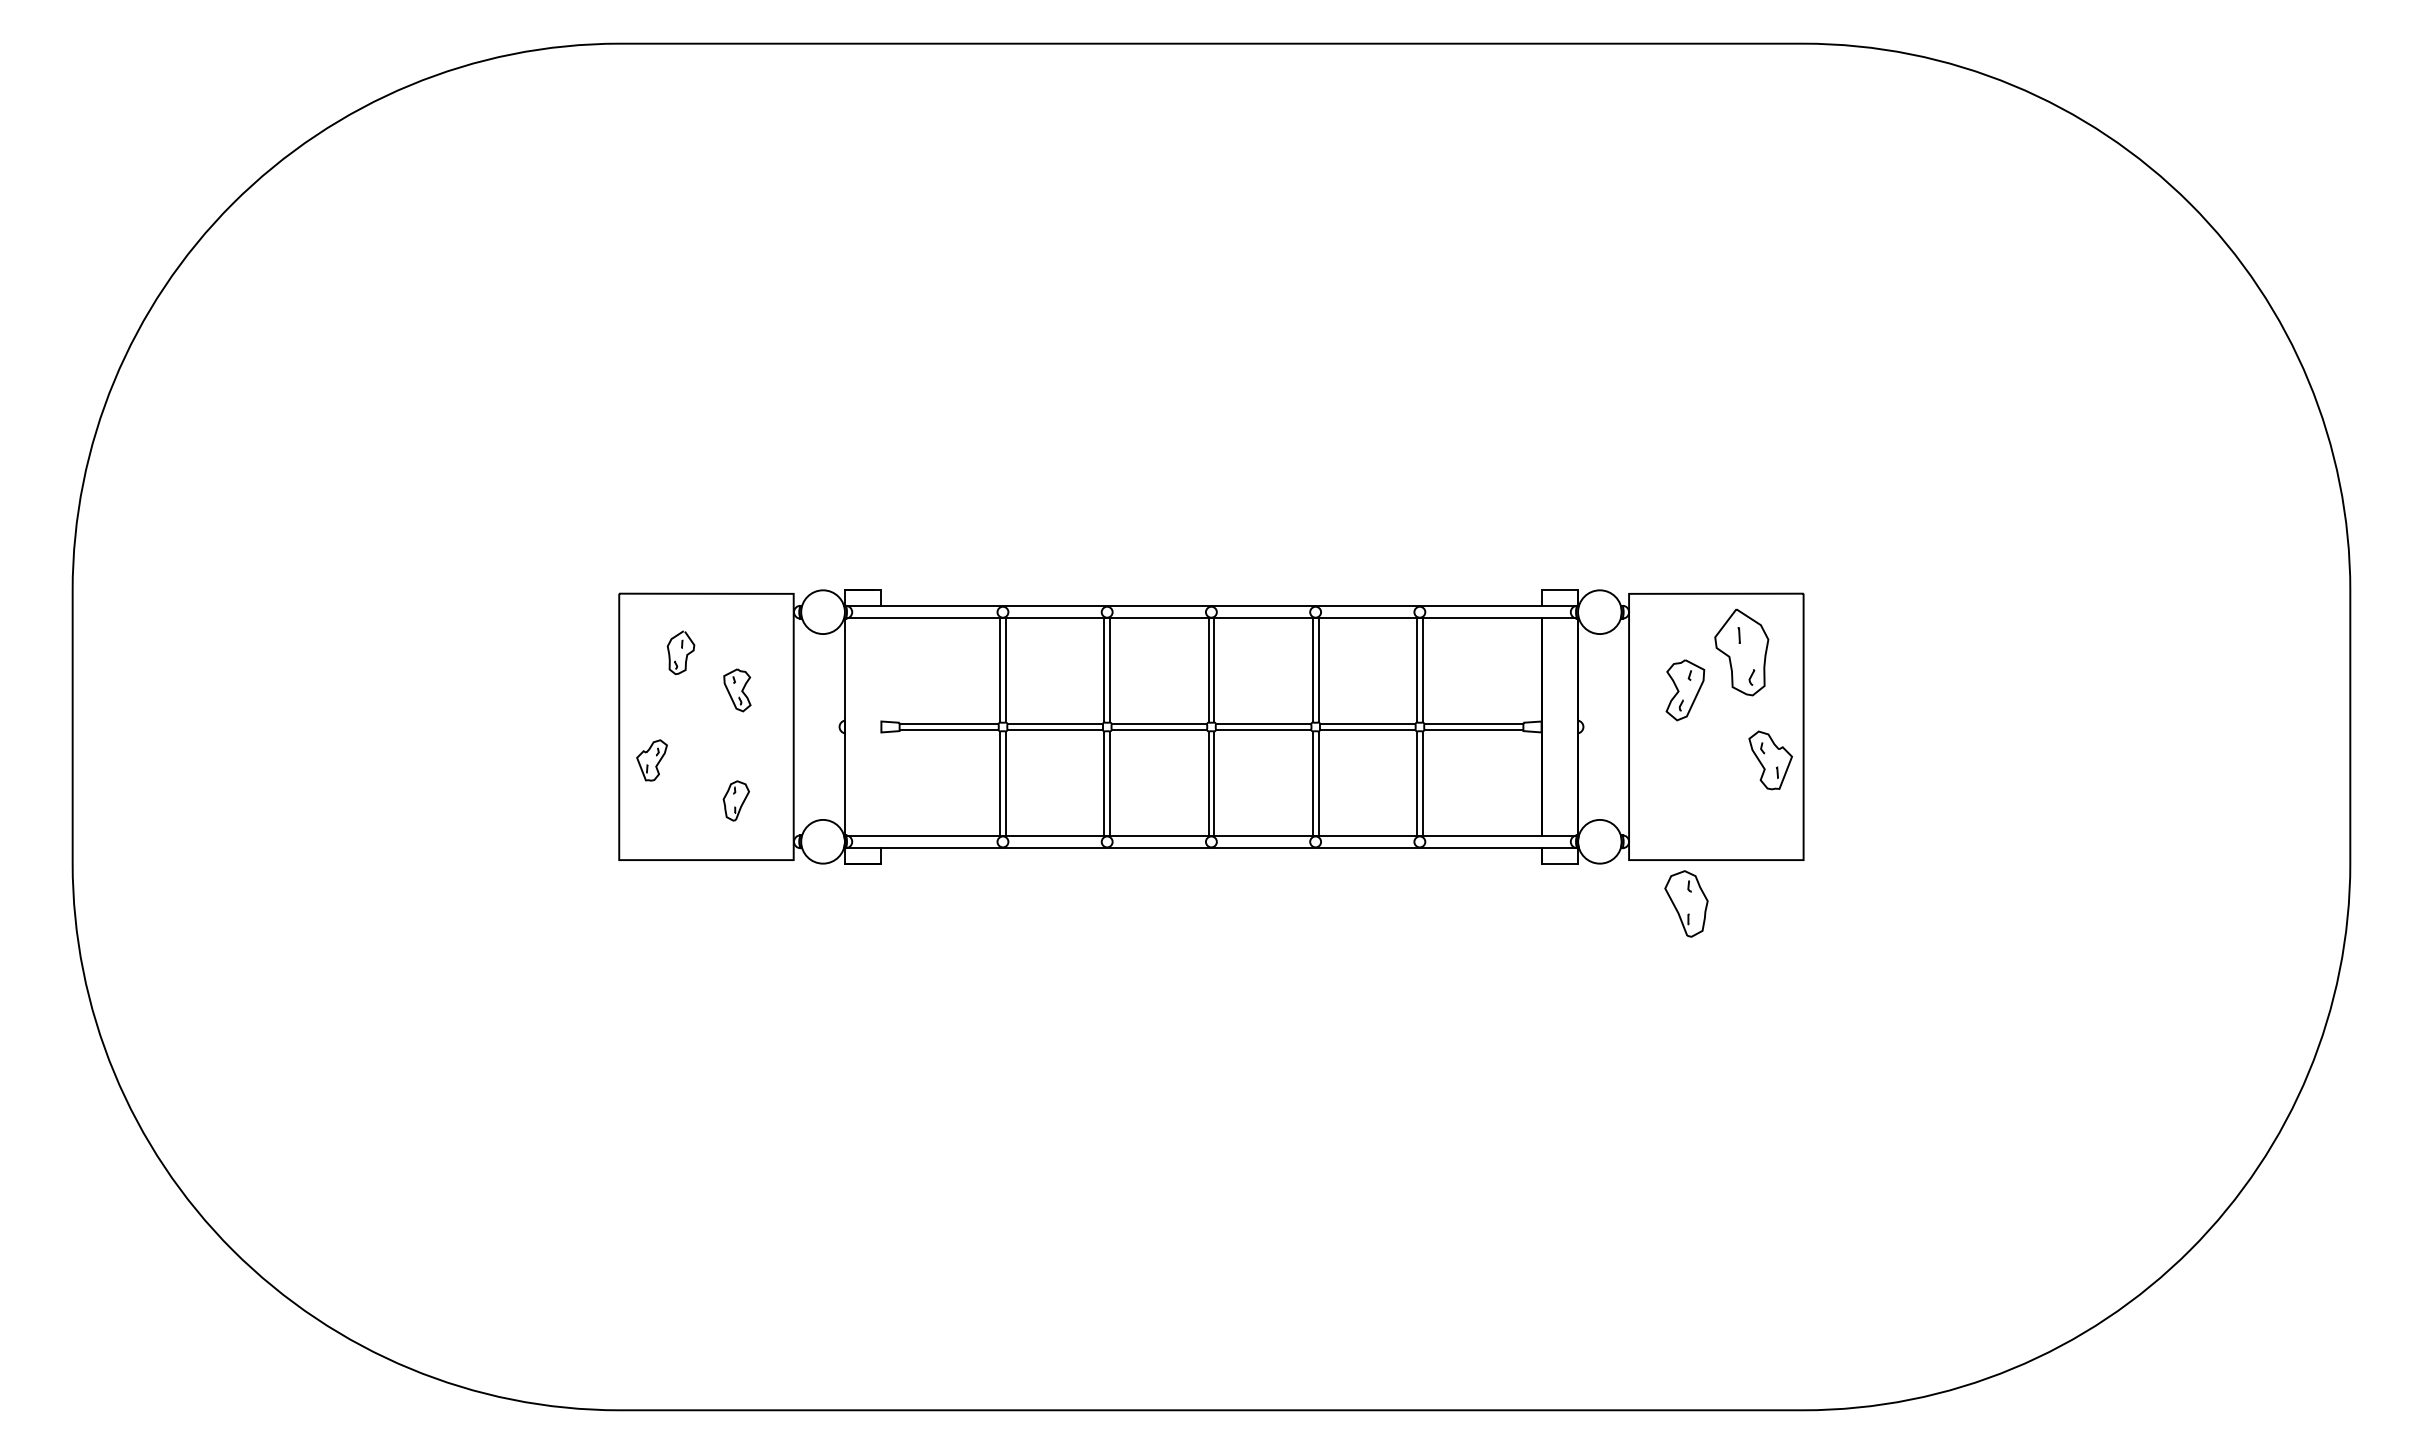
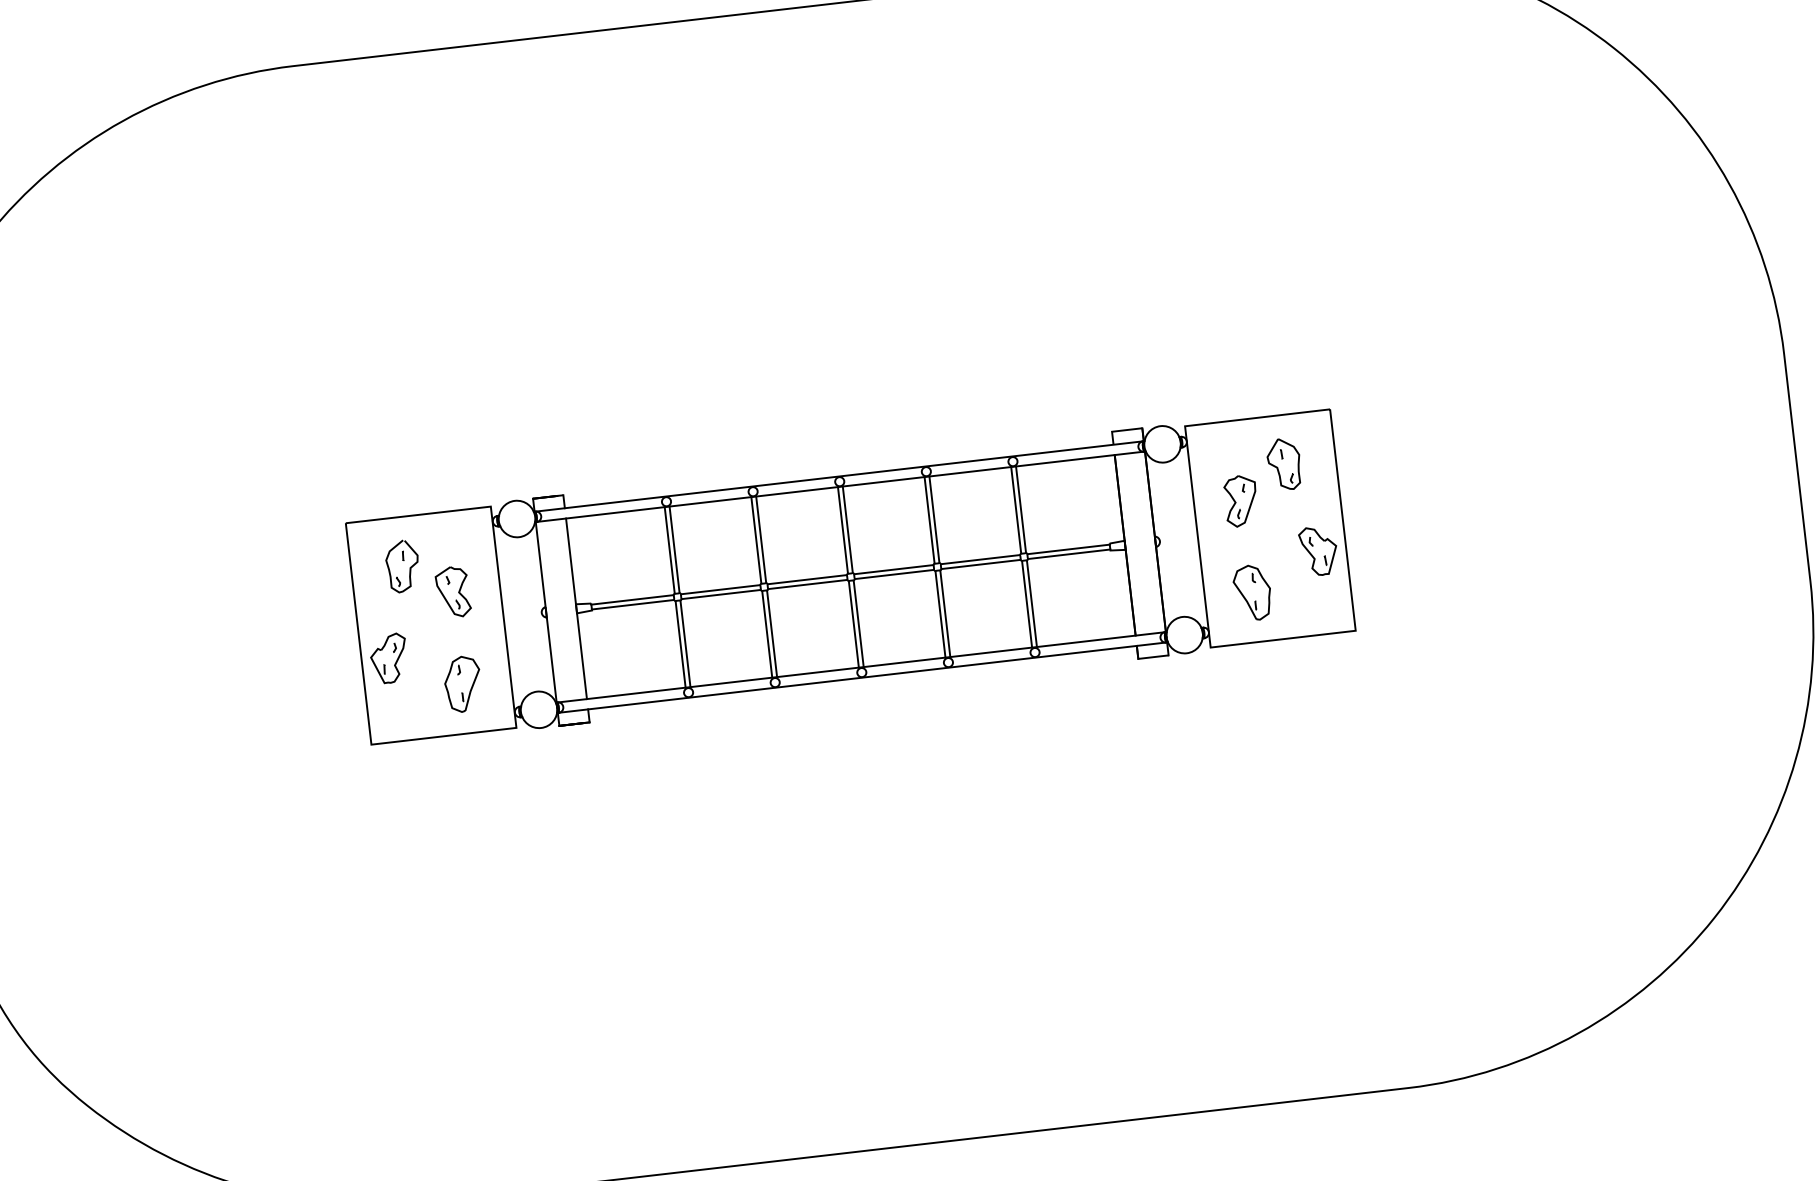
part: (680, 652) -> (402, 566), size x1.43
part: (1741, 652) -> (1284, 464), size x0.71
part: (737, 690) -> (453, 592), size x1.43
line: (881, 726) -> (576, 608), added
part: (651, 760) -> (388, 658), size x1.43
part: (736, 800) -> (463, 683), size x1.67
part: (1686, 903) -> (1252, 592), moved

